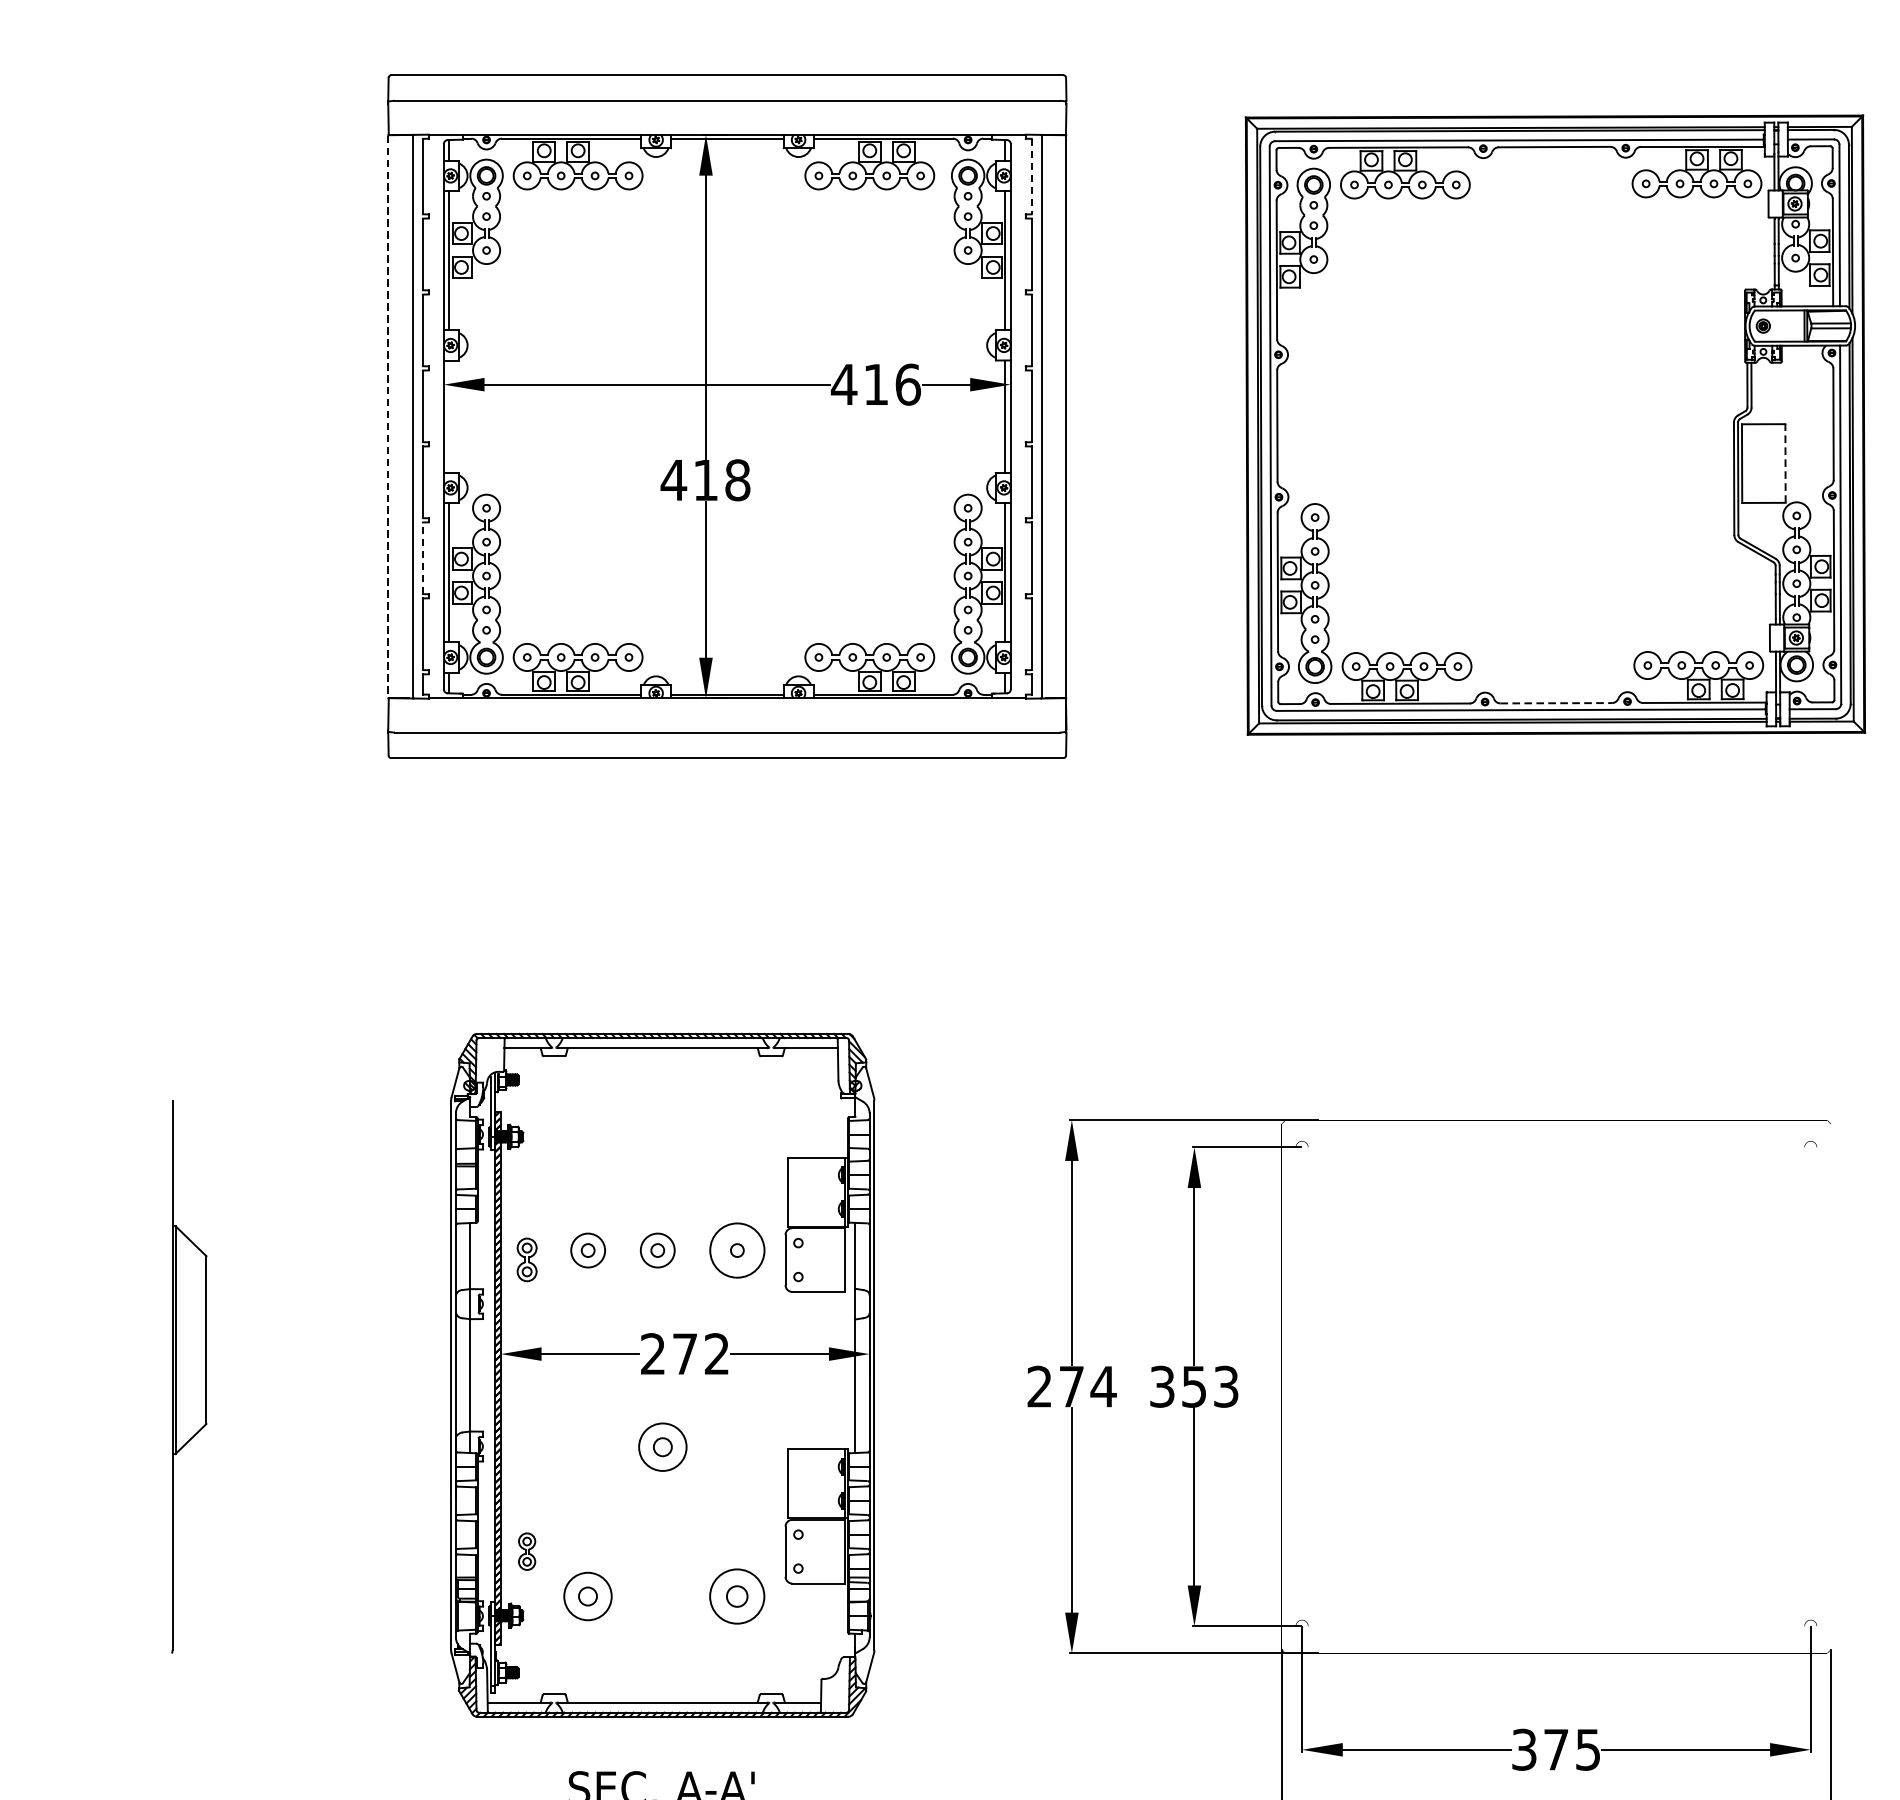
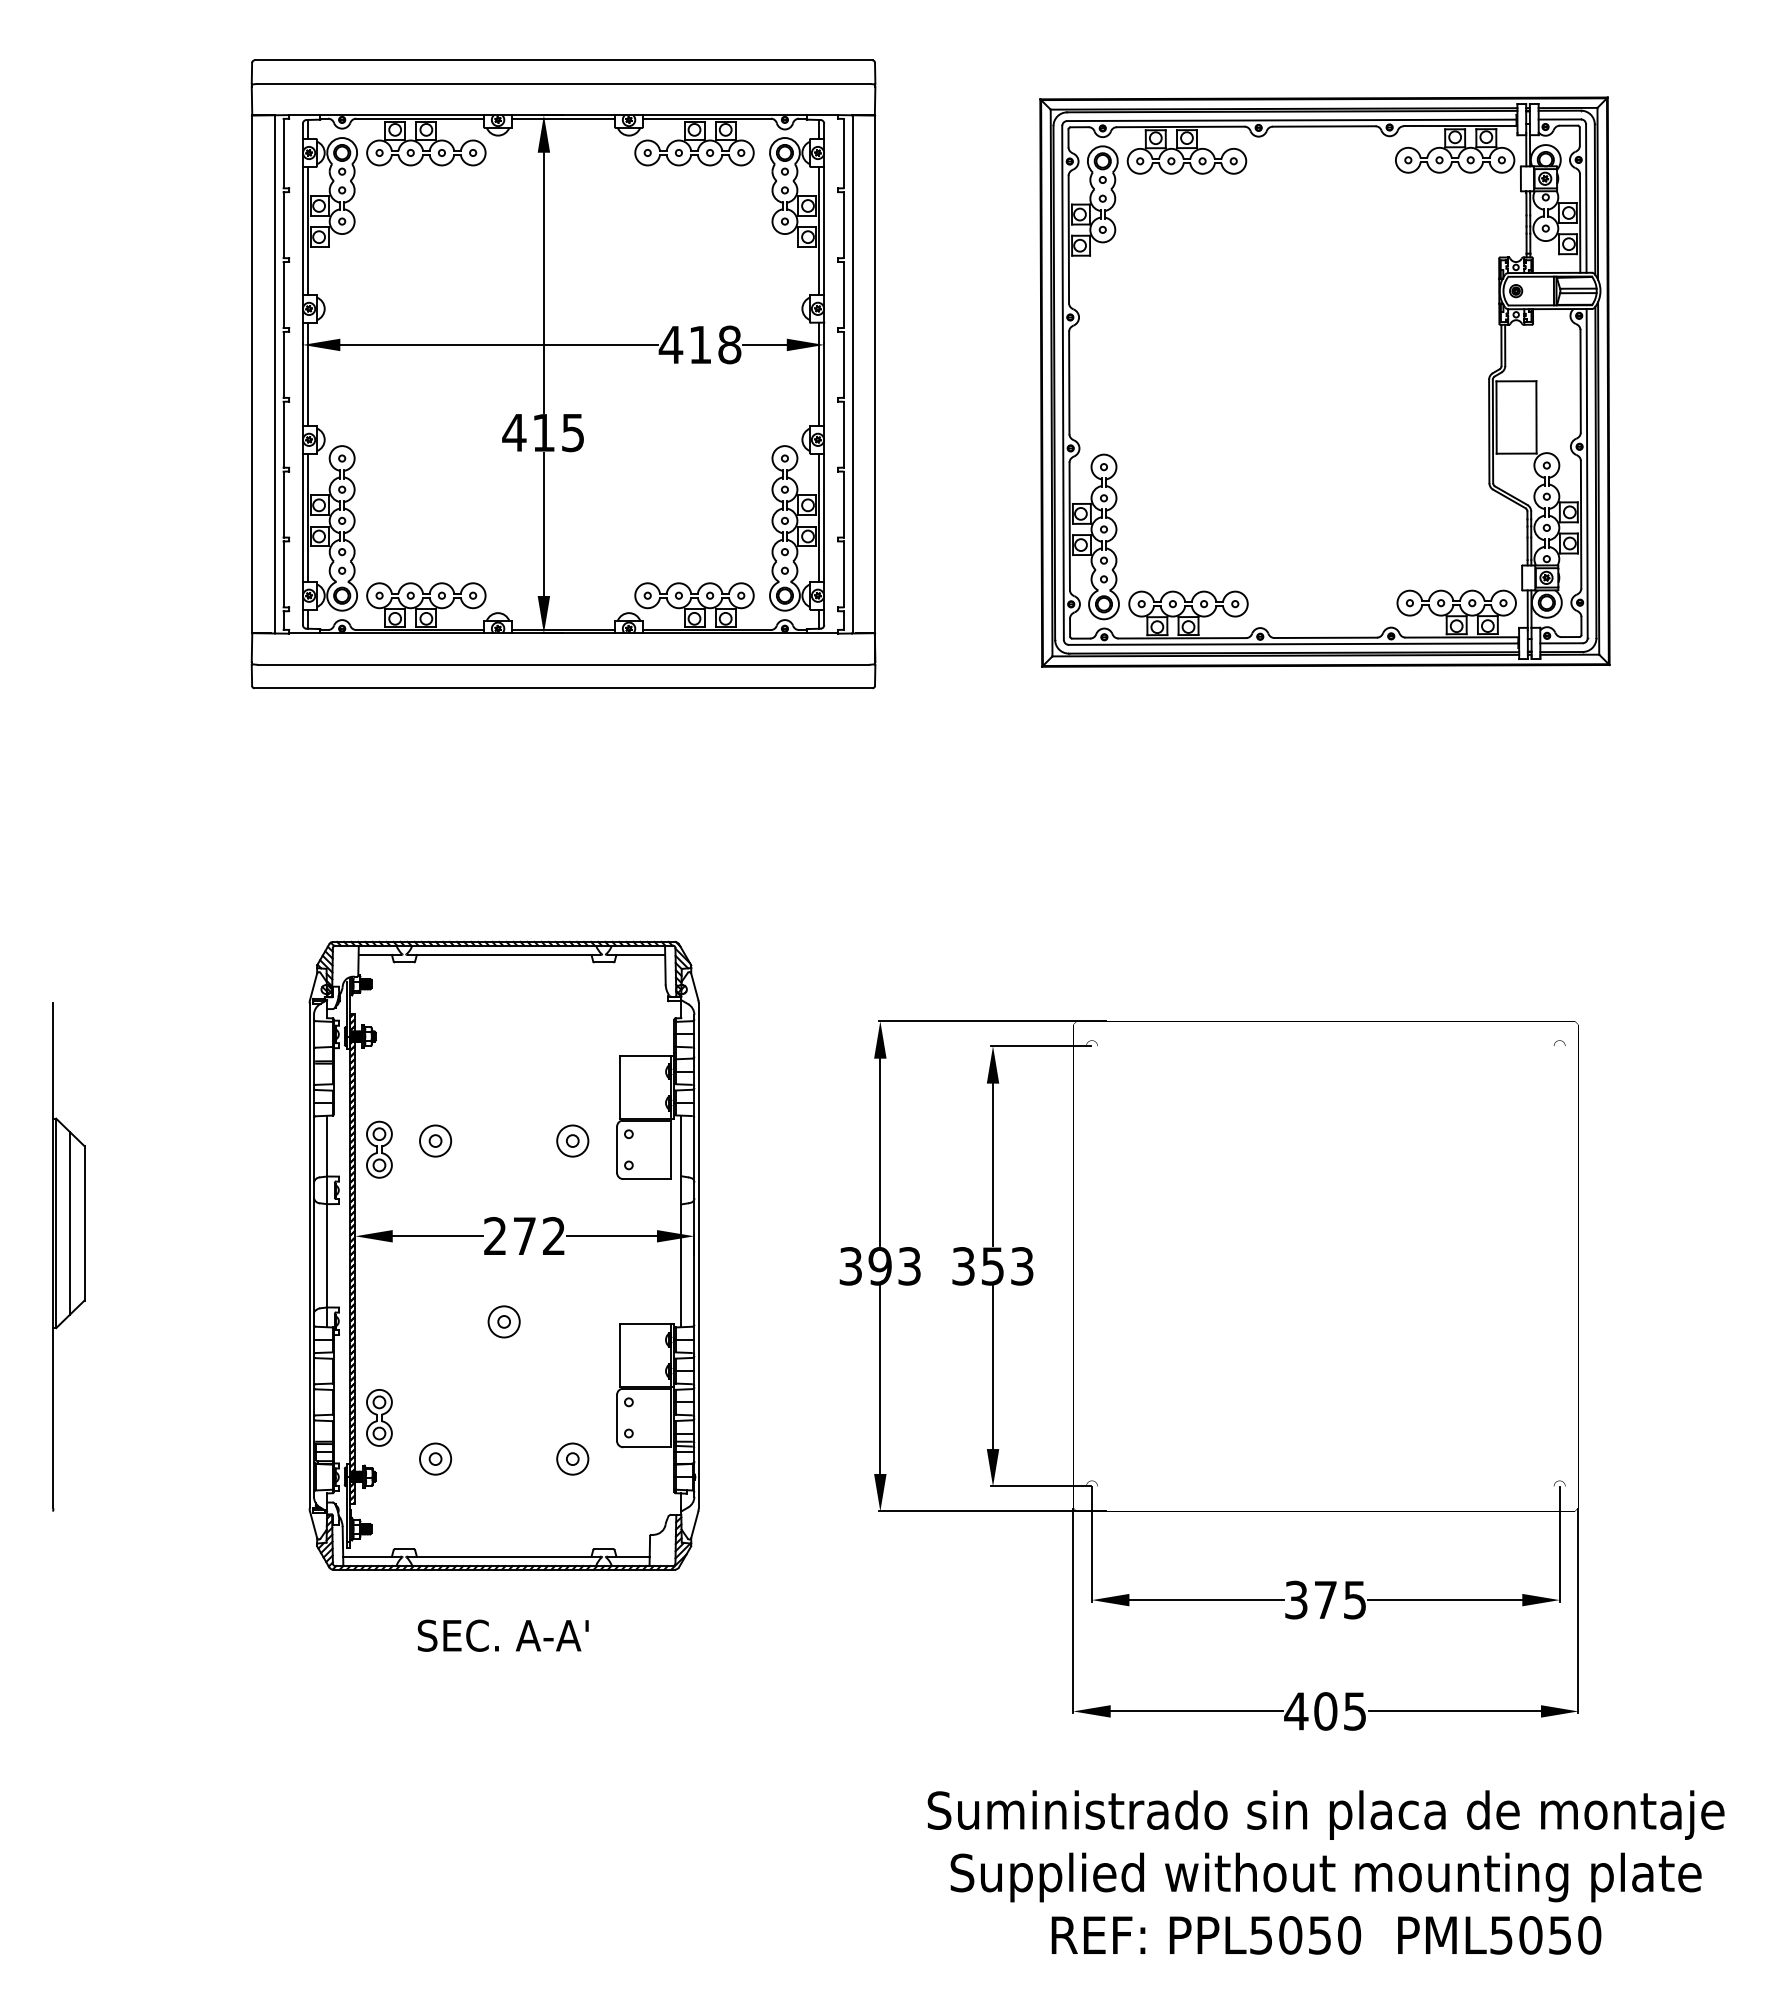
line: (1031, 176) -> (843, 153), dashed -> solid
text: (907, 384) -> (729, 344), 416 -> 418
line: (387, 416) -> (251, 374), dashed -> solid
line: (448, 416) -> (307, 374), added
line: (1785, 462) -> (1536, 416), dashed -> solid
text: (737, 479) -> (572, 432), 418 -> 415
line: (422, 558) -> (283, 504), dashed -> solid
line: (1557, 702) -> (1326, 637), dashed -> solid
part: (657, 1249) -> (499, 1140), removed
circle: (737, 1249) -> (572, 1140), size x0.62
part: (527, 1259) -> (379, 1149), size x1.43
line: (190, 1340) -> (69, 1223), added
text: (1072, 1386) -> (880, 1266), 274 -> 393
part: (662, 1446) -> (503, 1321), size x0.71
part: (527, 1551) -> (379, 1417), size x1.67
part: (588, 1595) -> (435, 1458), size x0.71
part: (737, 1595) -> (572, 1458), size x0.62

